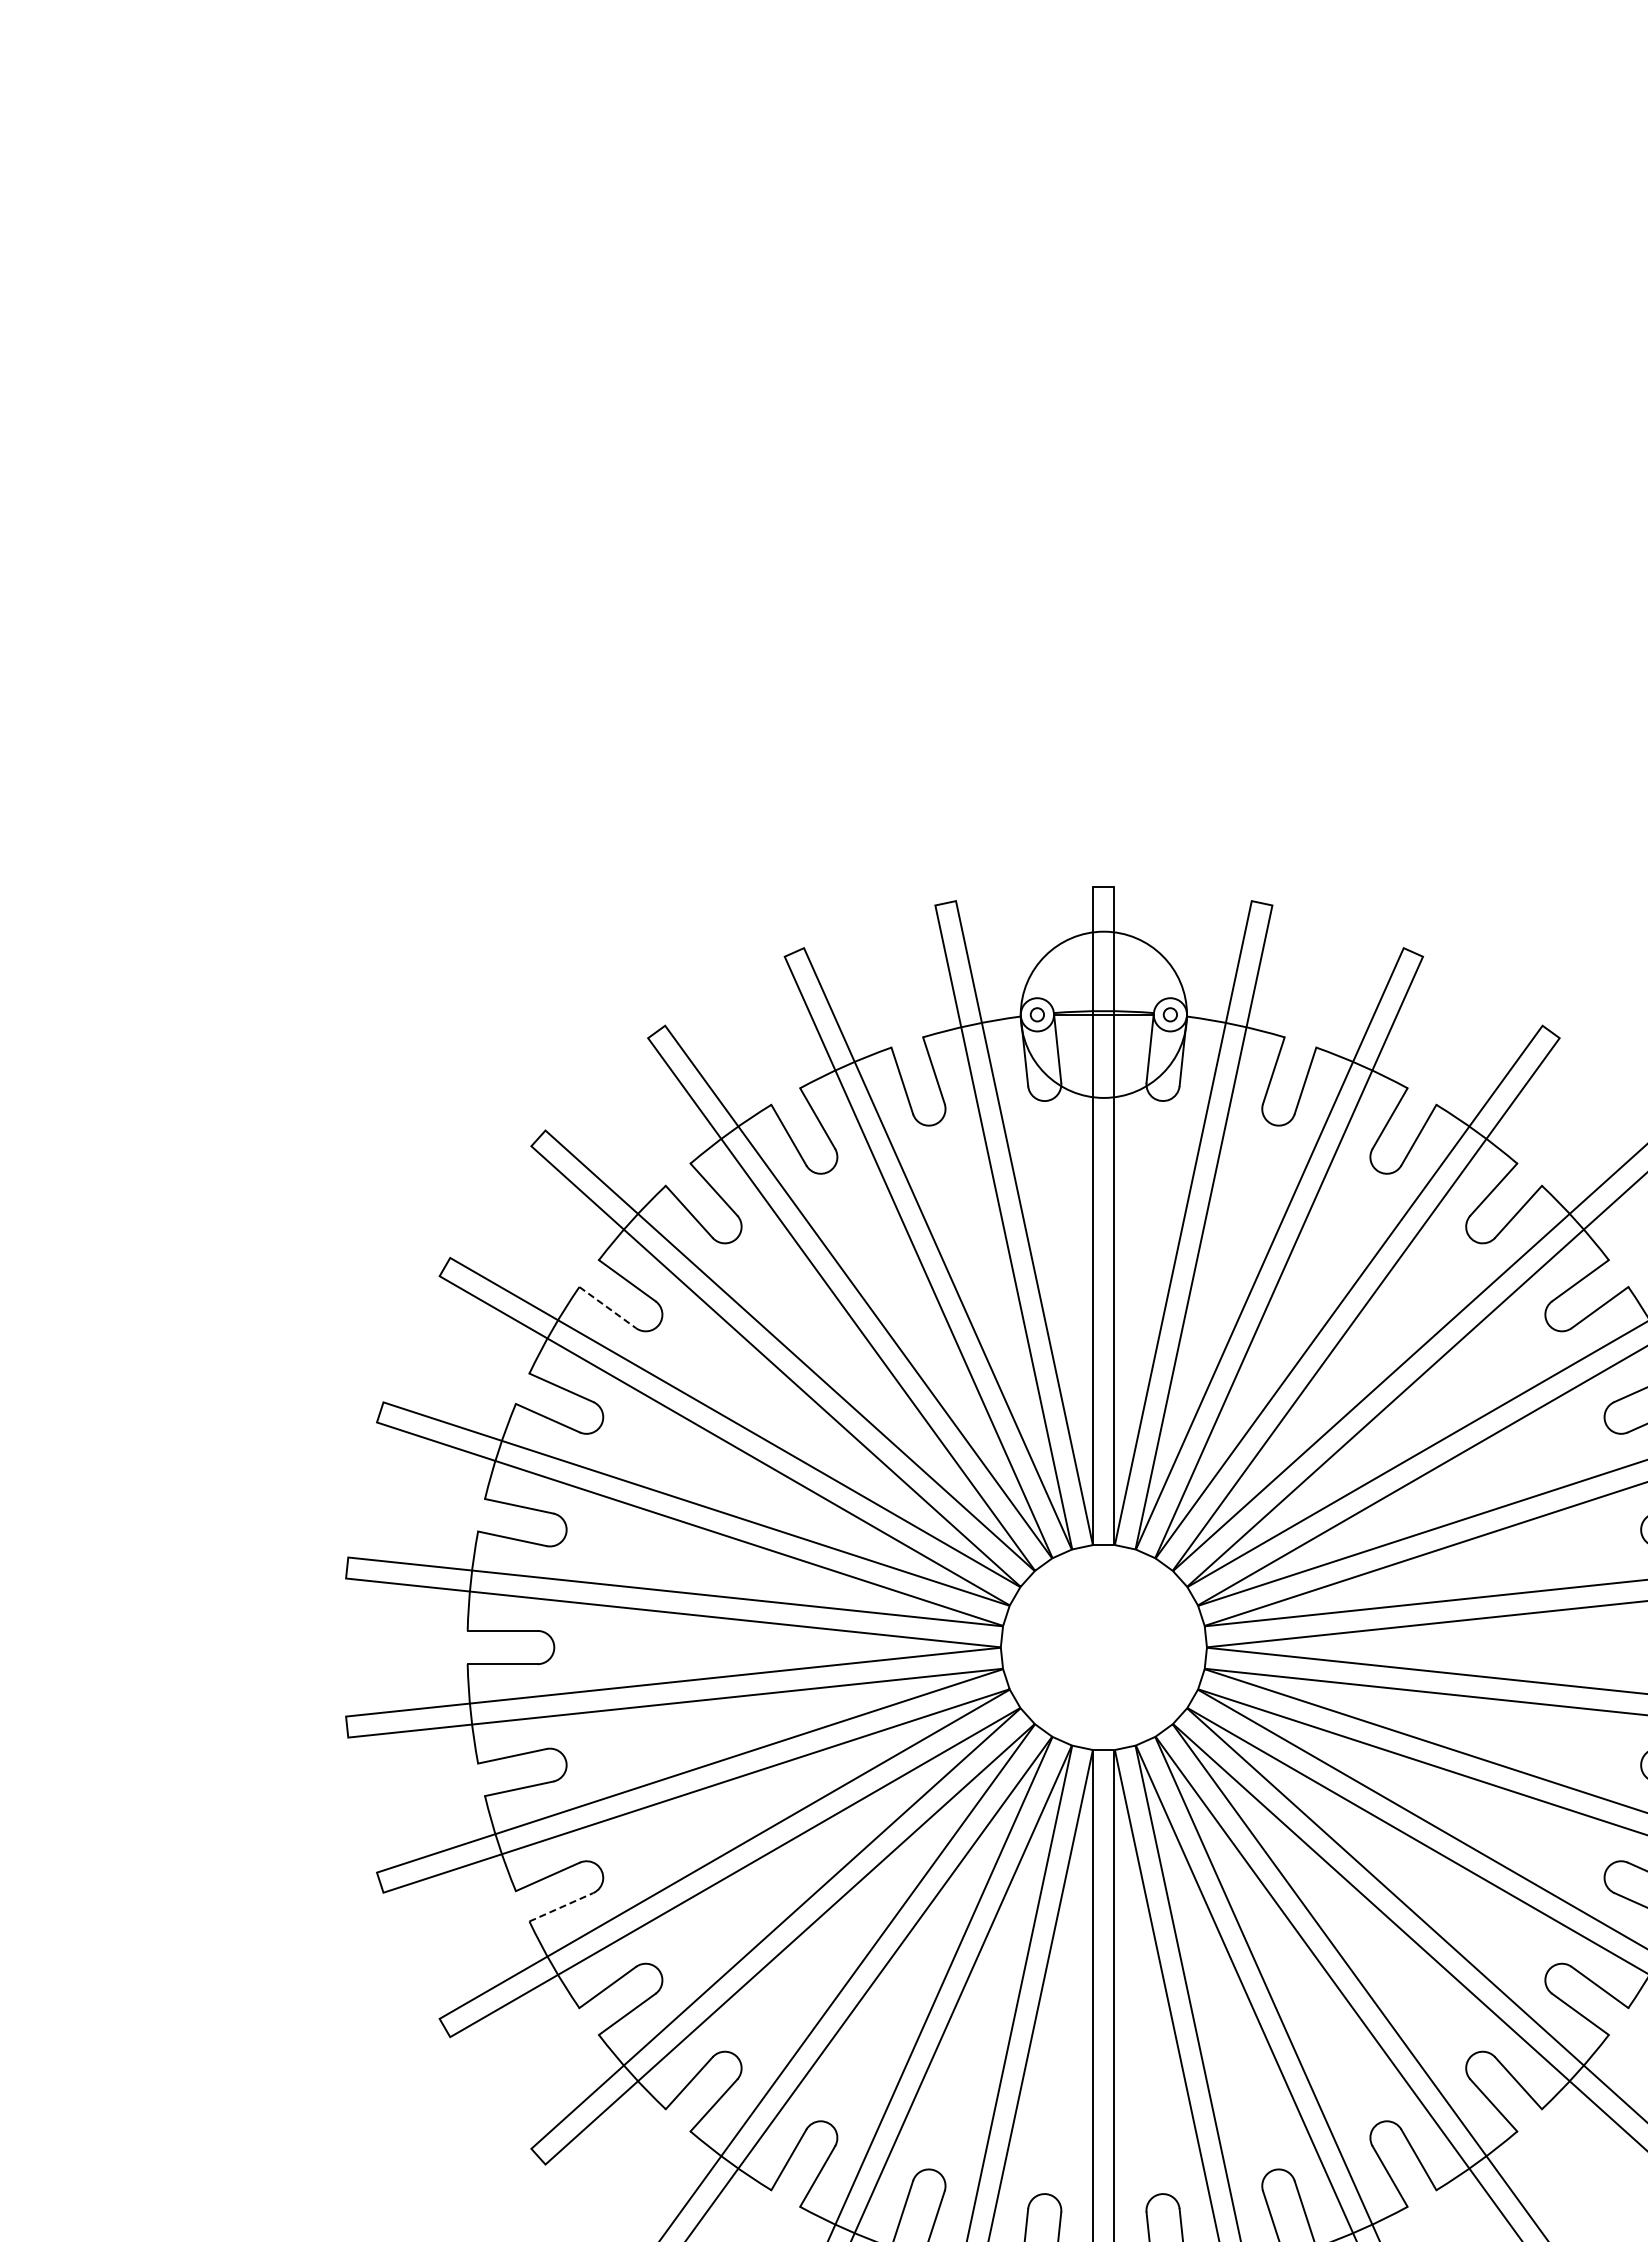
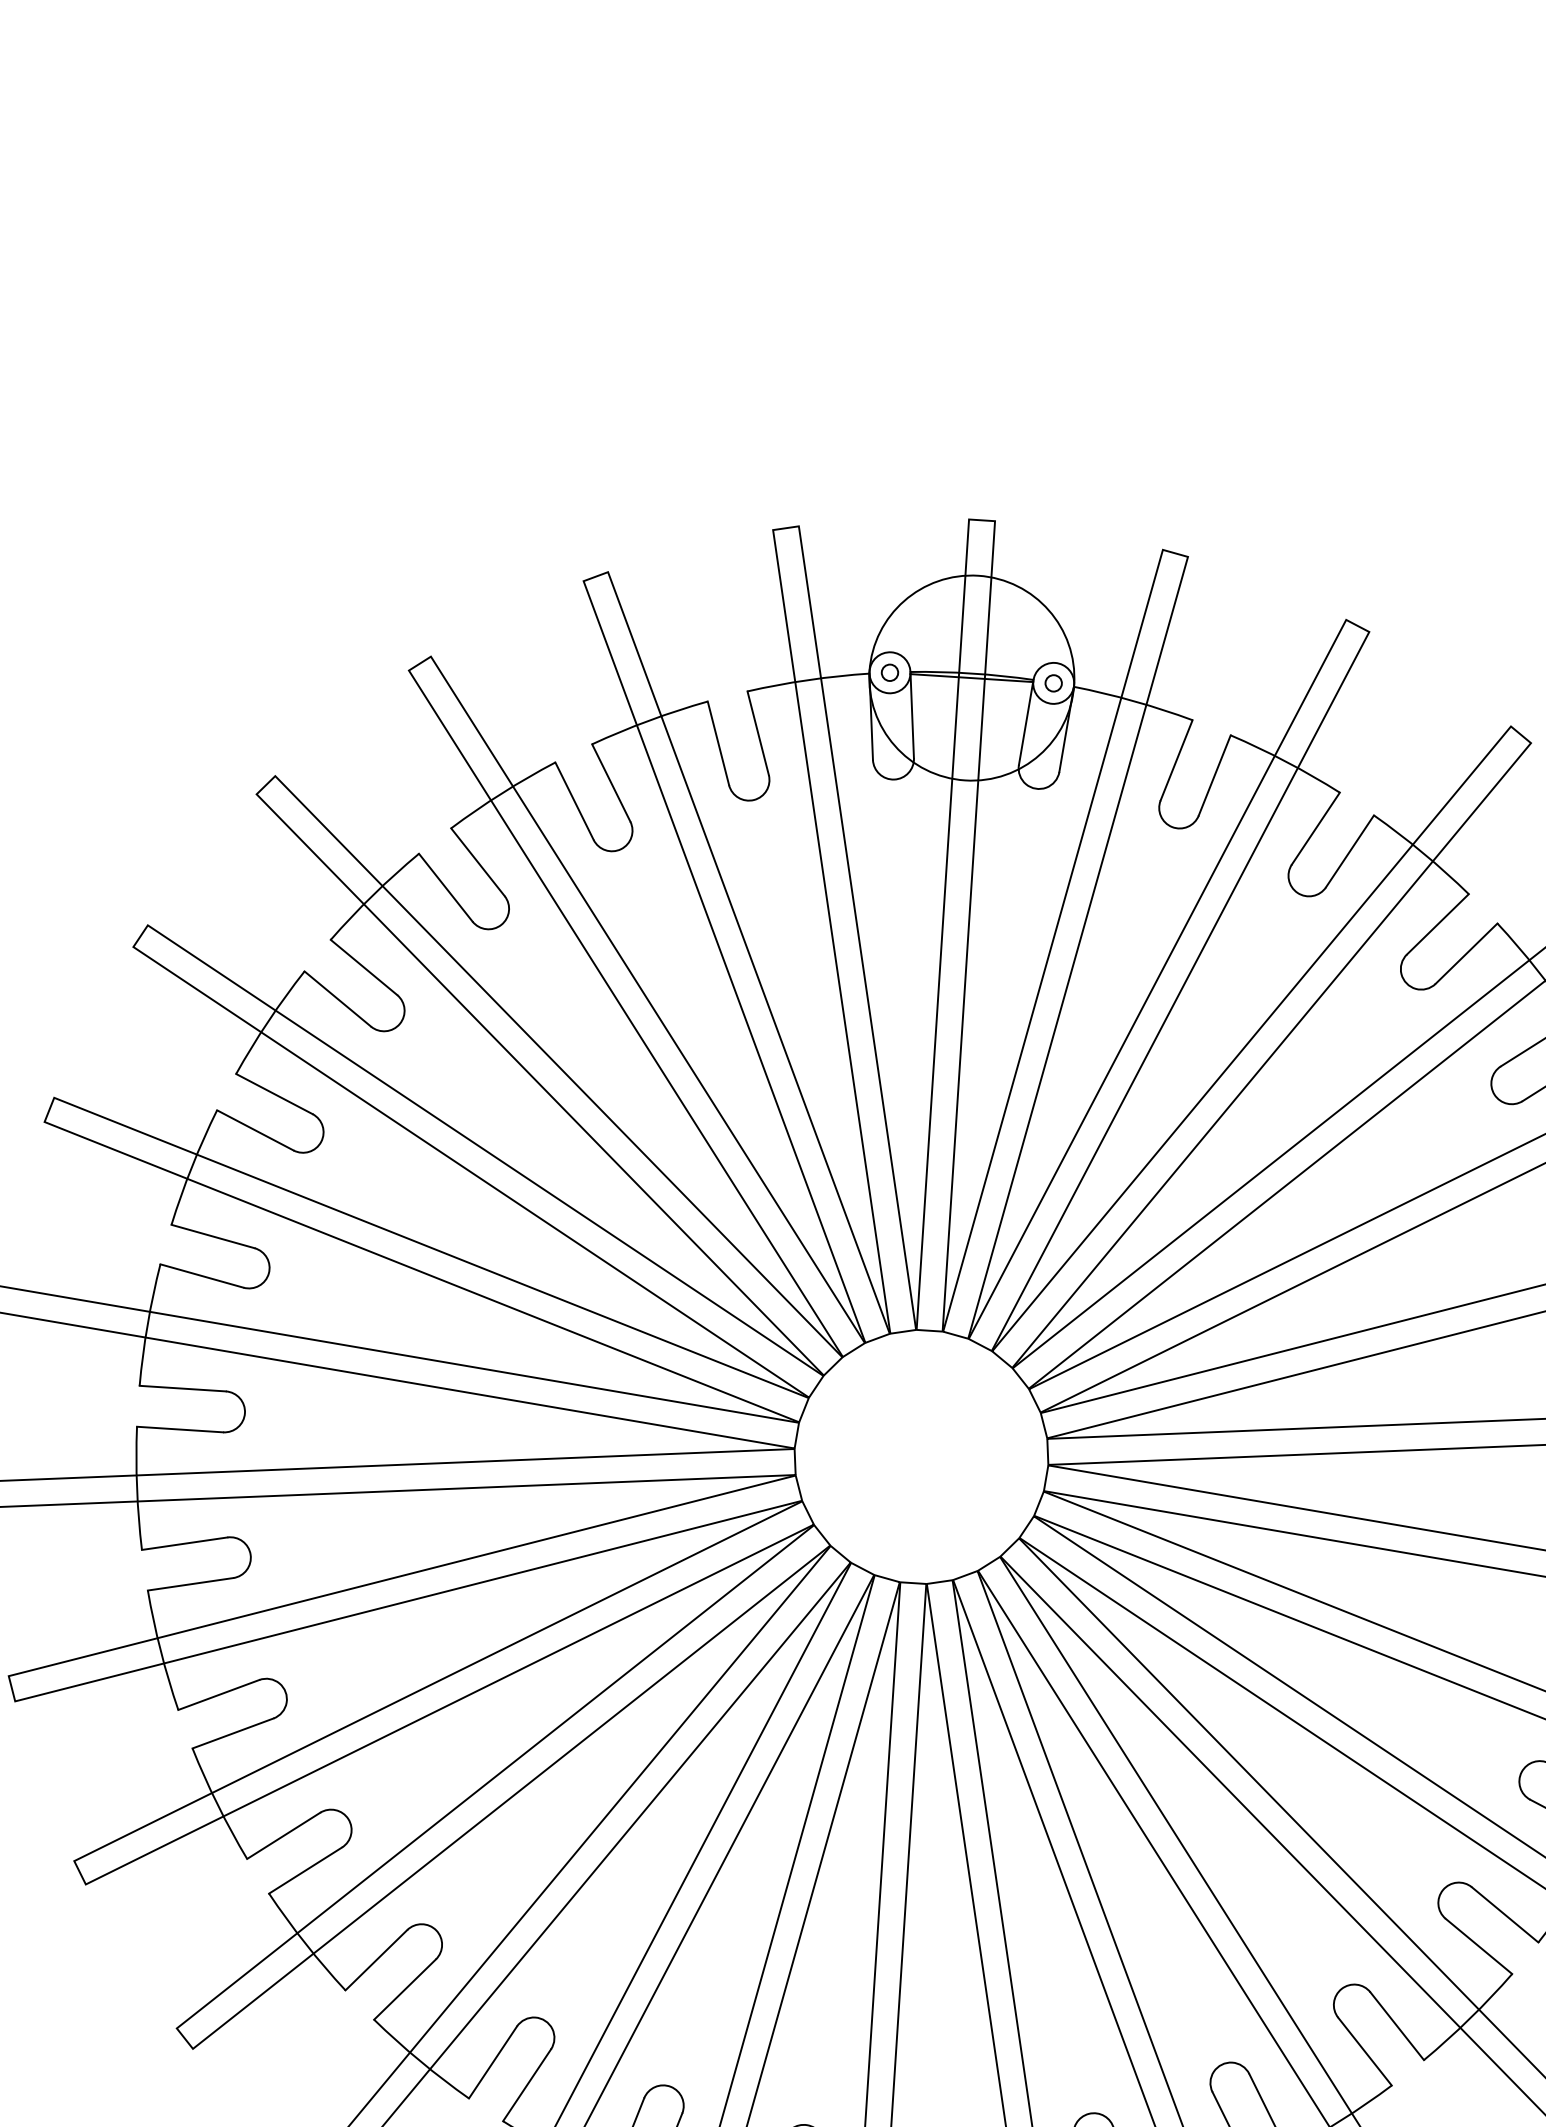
line: (607, 1307) -> (337, 998), dashed -> solid
line: (561, 1907) -> (233, 1733), dashed -> solid

